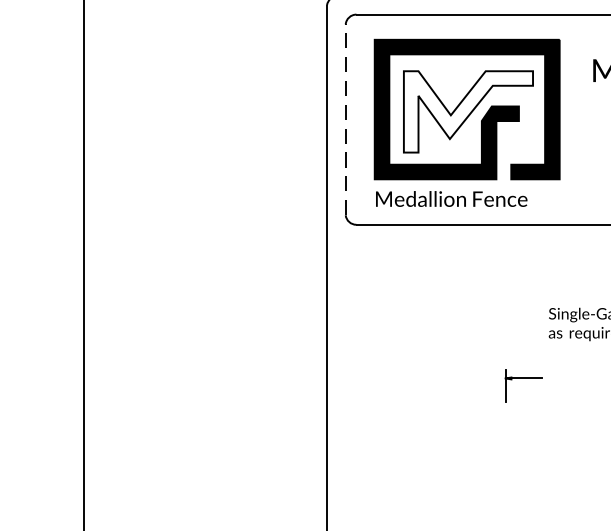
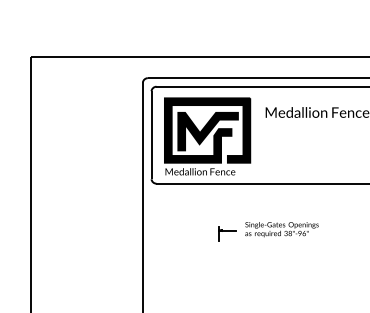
fill: (467, 111) -> (207, 131), added
line: (345, 118) -> (151, 134), dashed -> solid
part: (523, 384) -> (227, 233), moved

